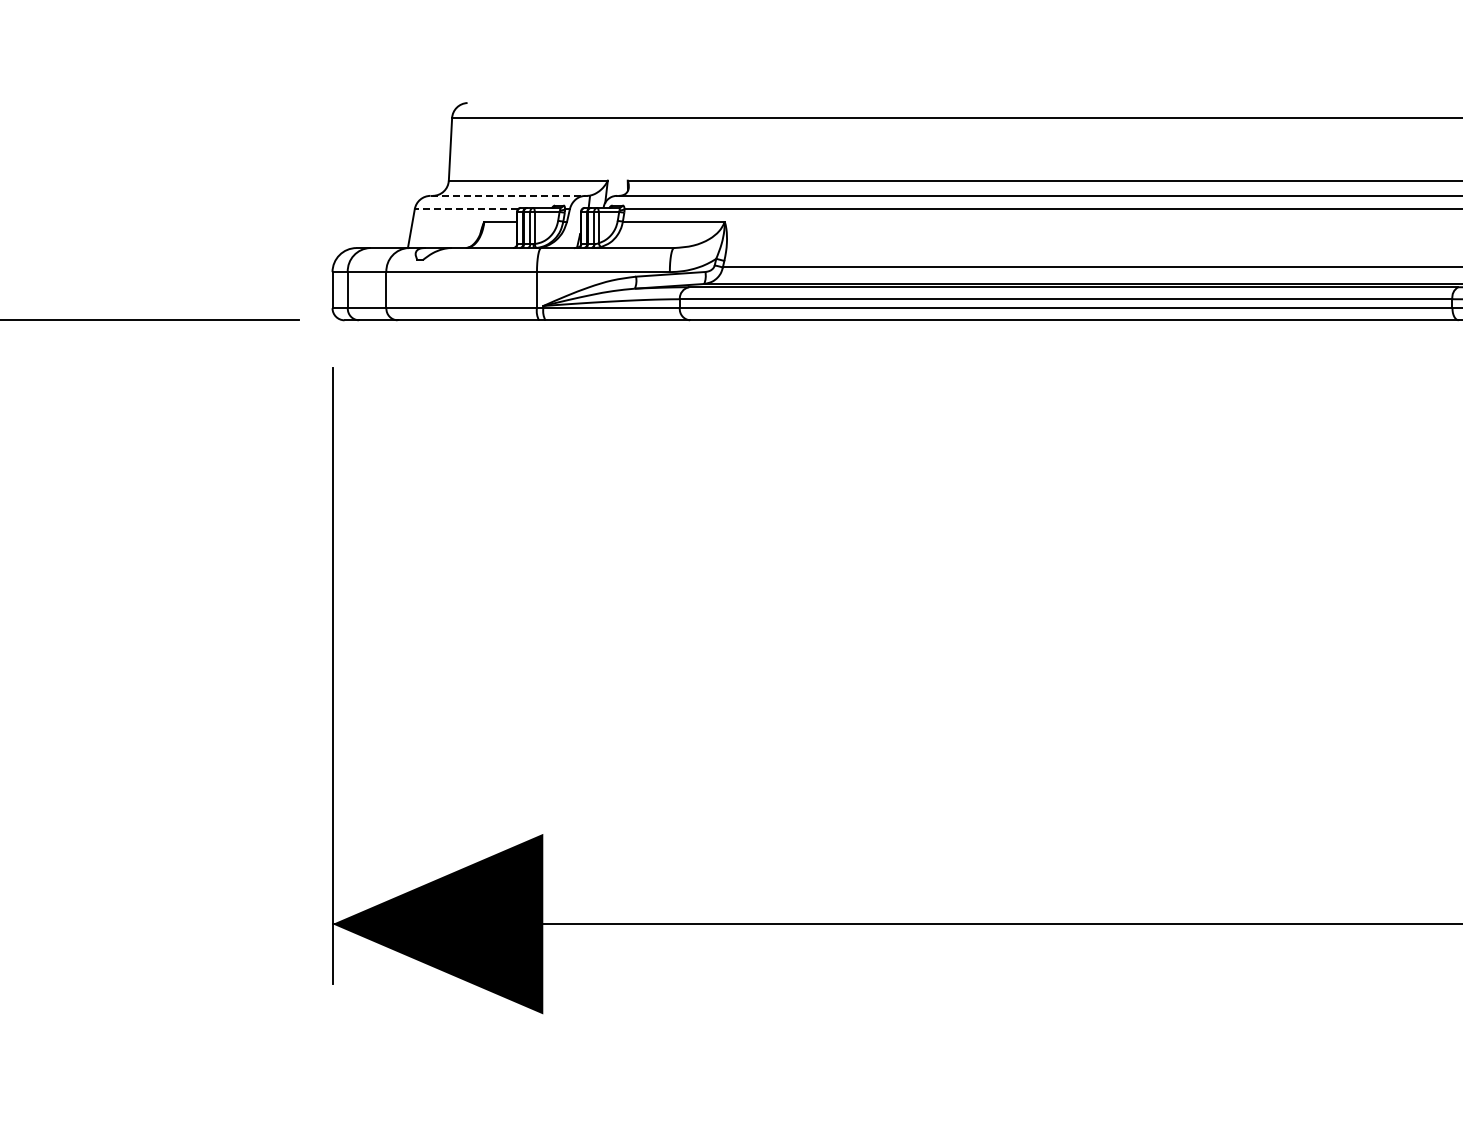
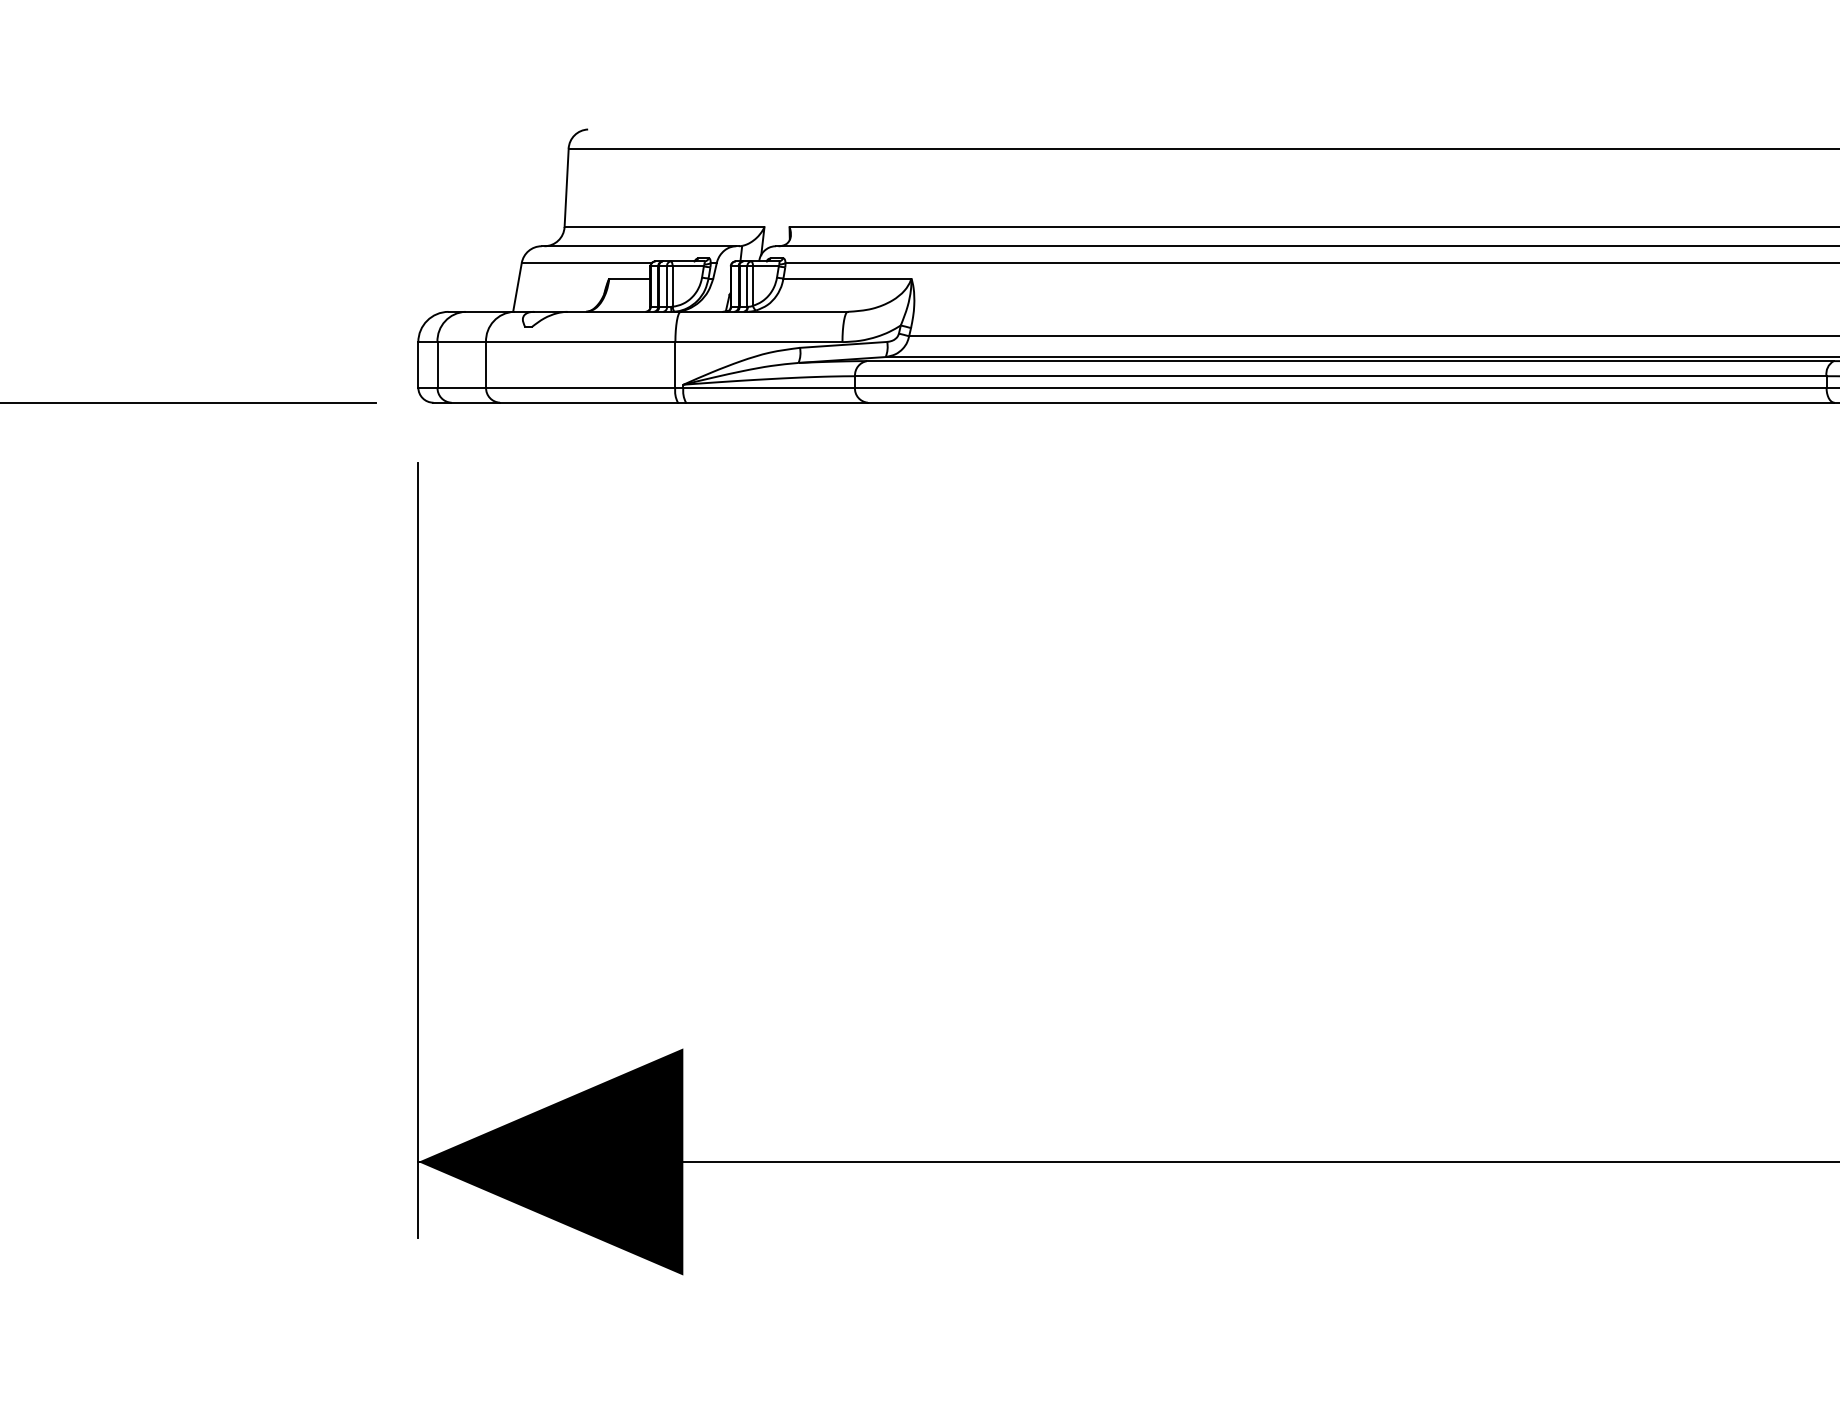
line: (508, 195) -> (639, 245), dashed -> solid
line: (466, 209) -> (586, 263), dashed -> solid

